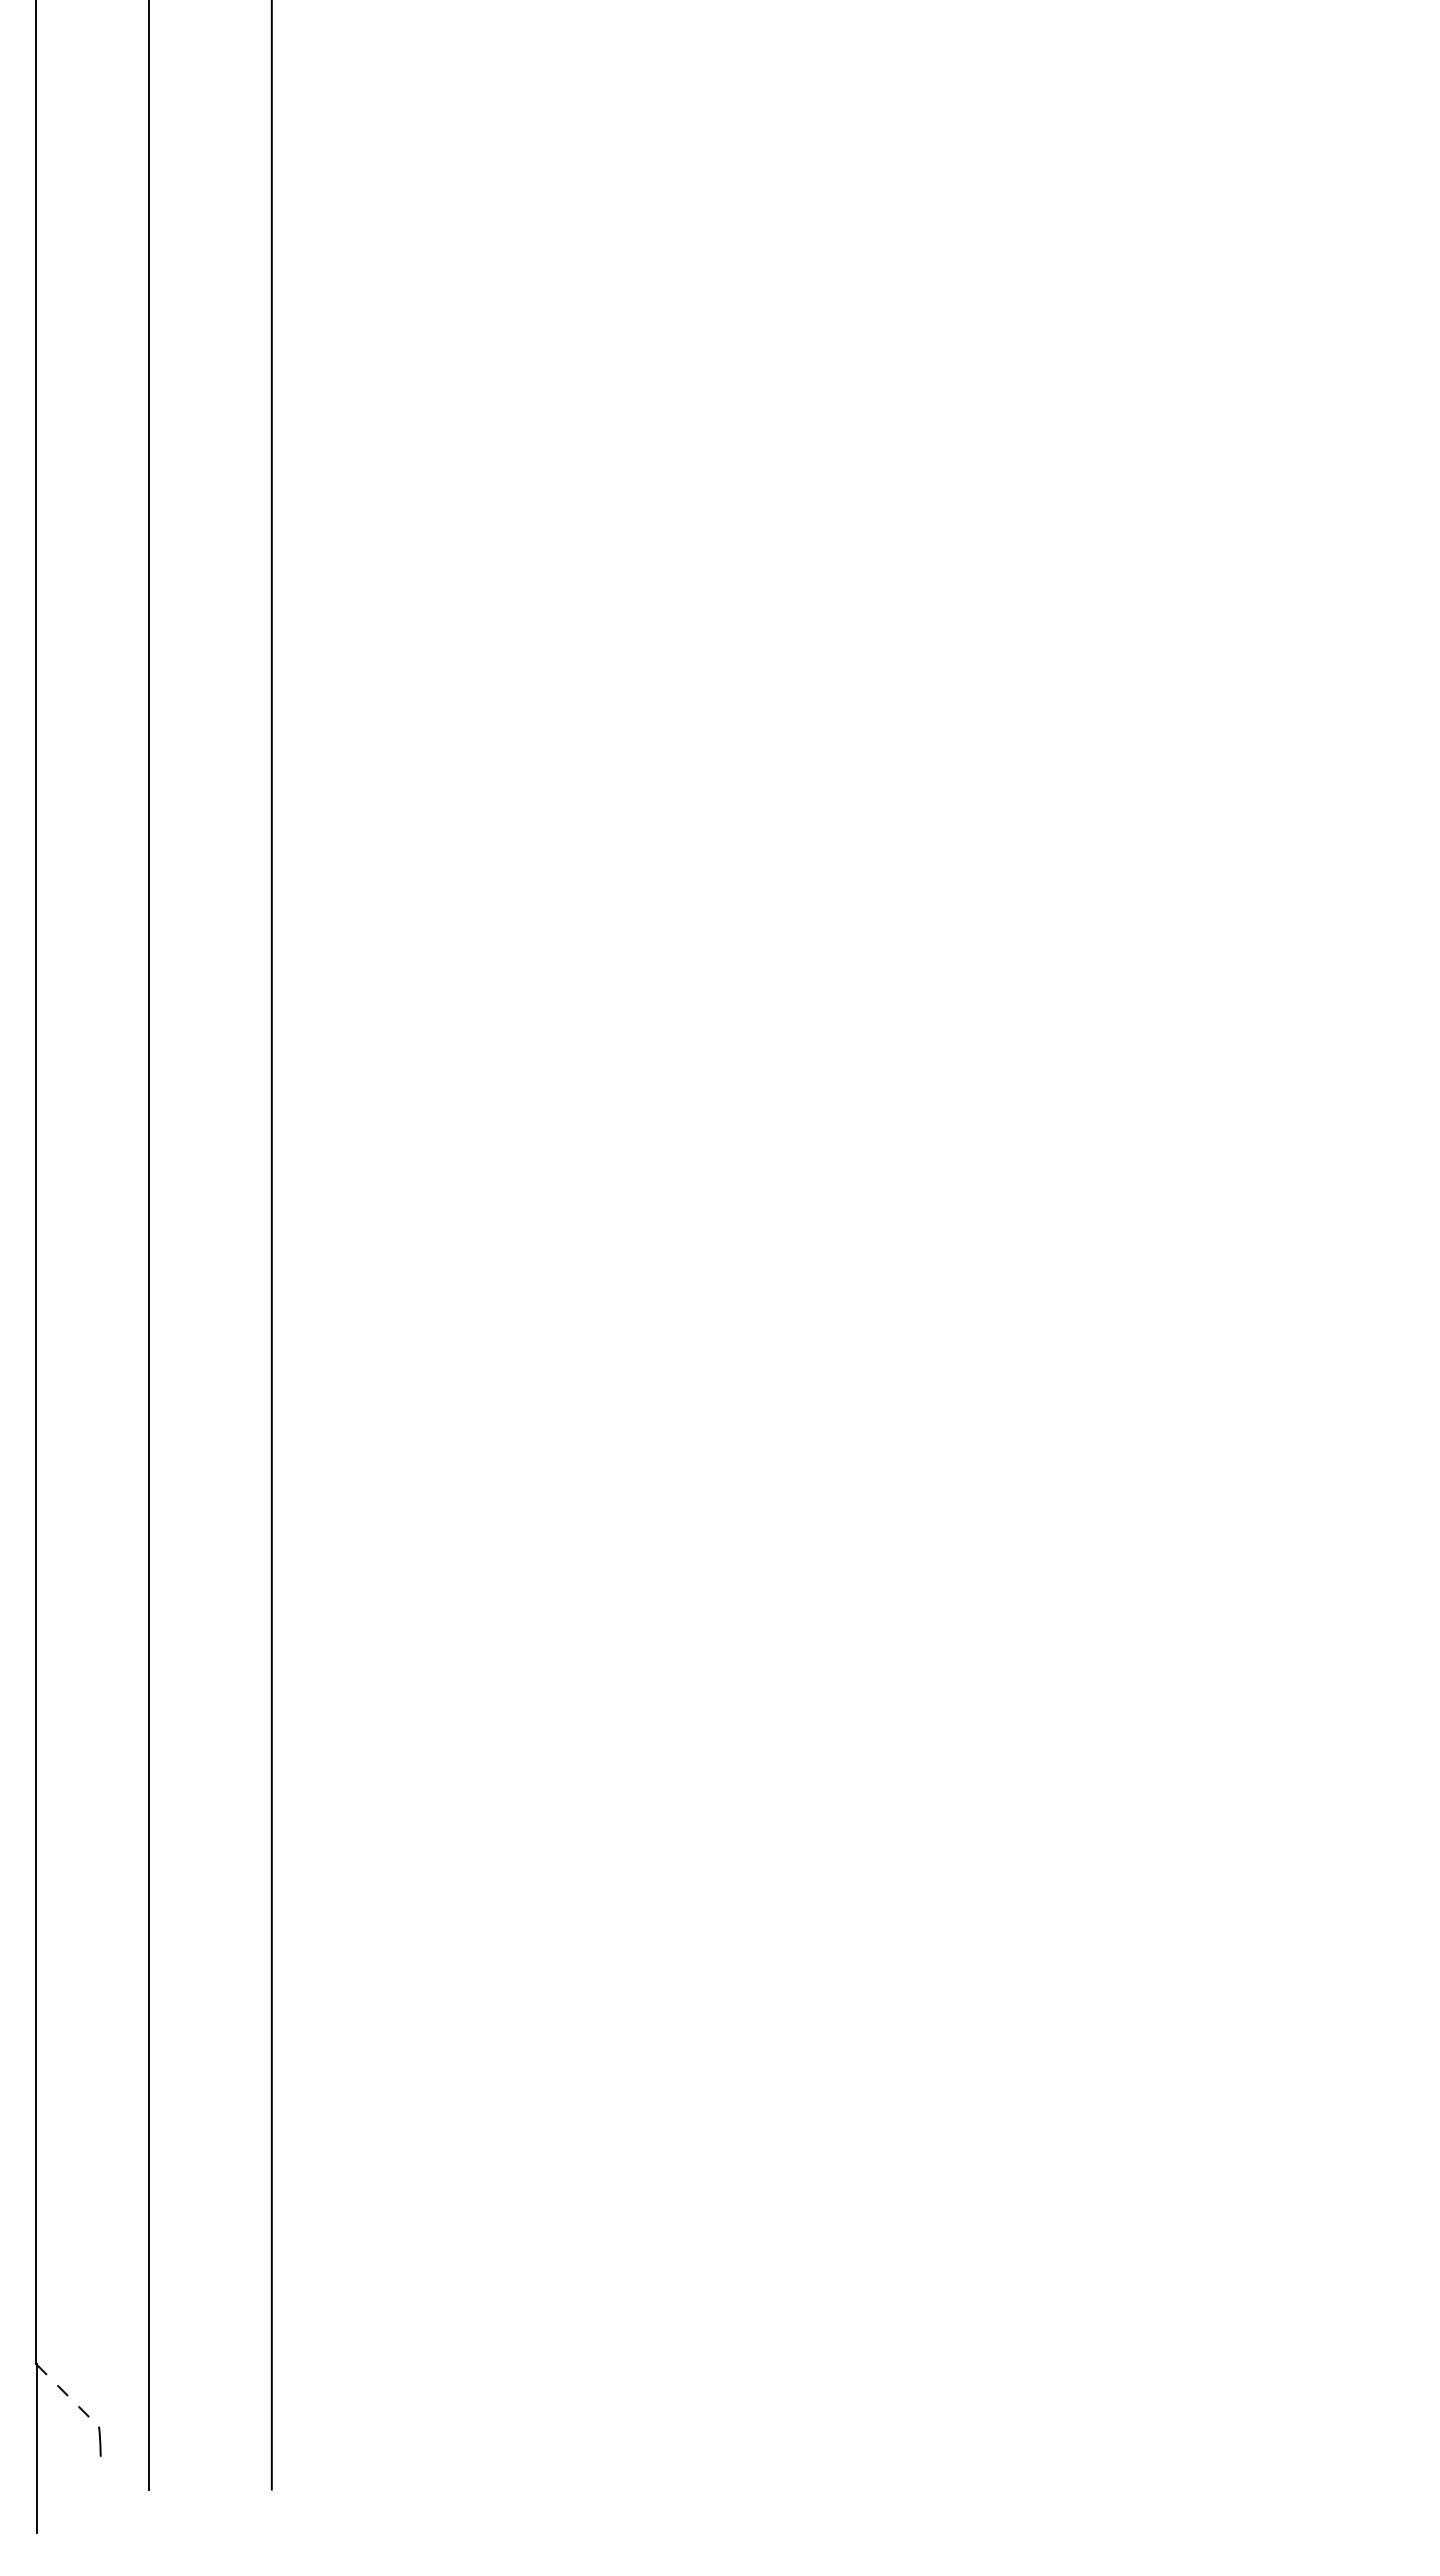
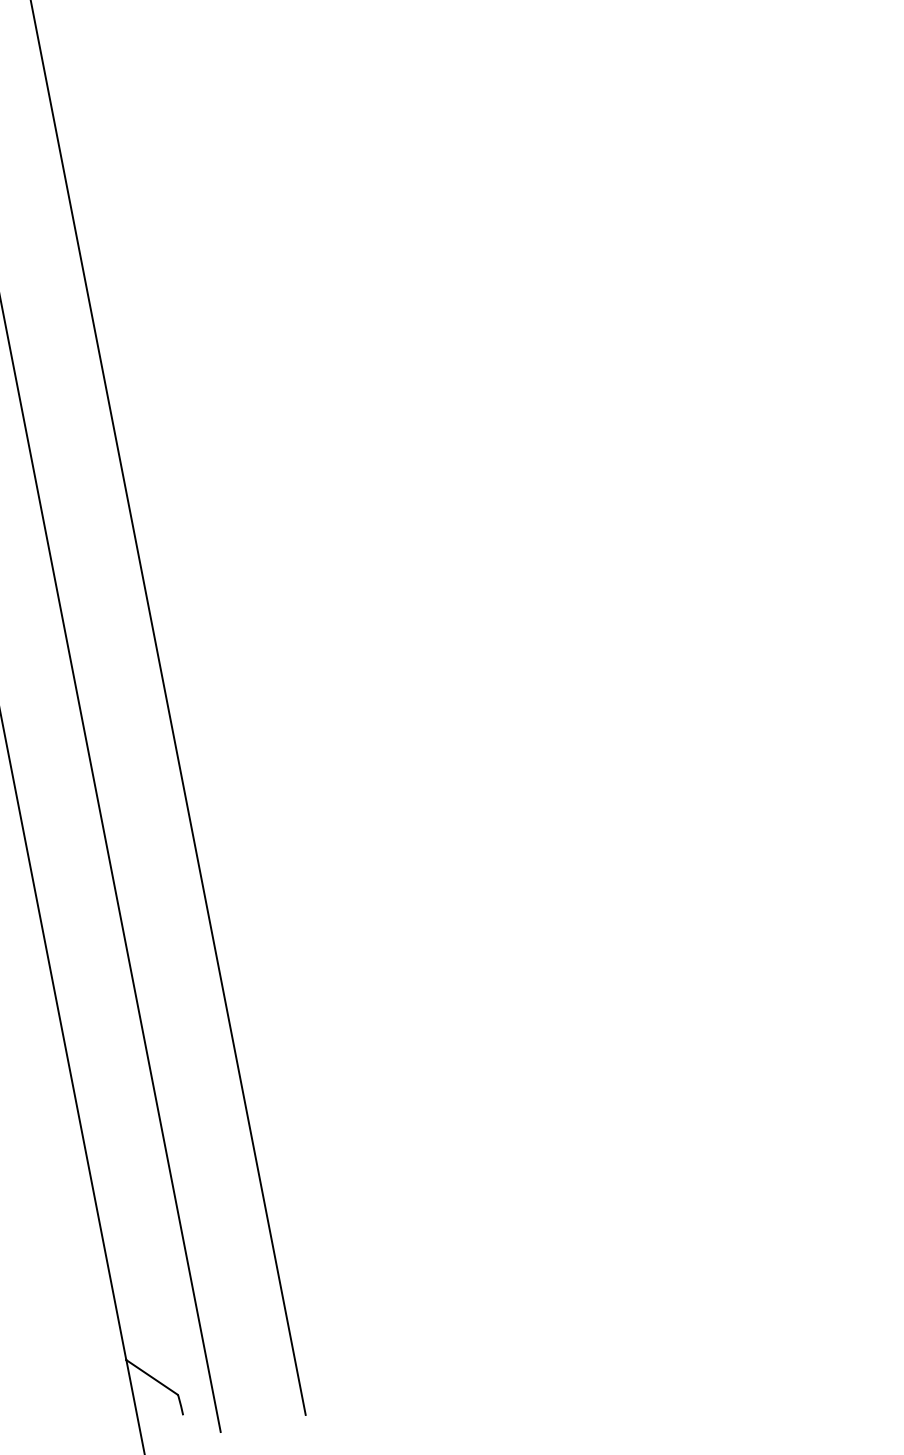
line: (67, 2395) -> (151, 1377), dashed -> solid

